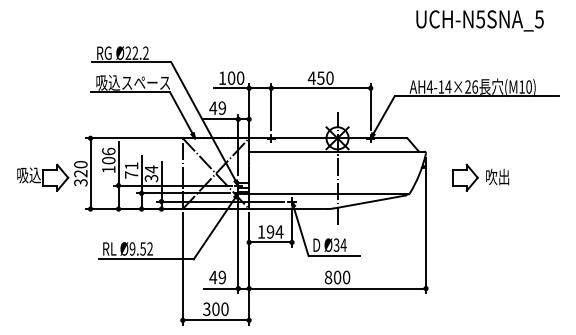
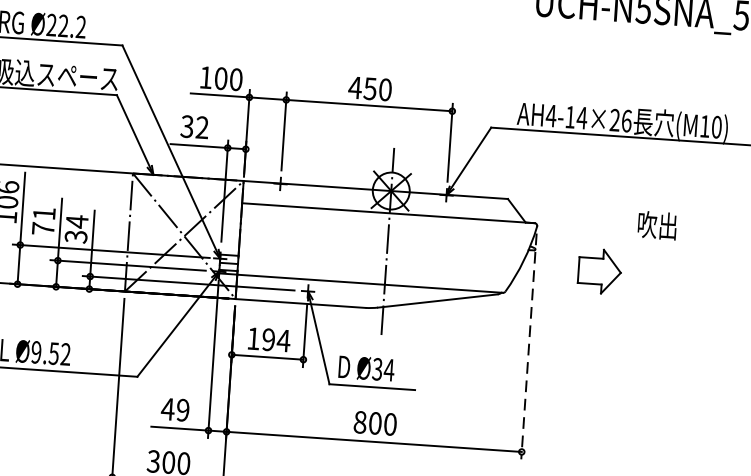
text: (217, 107) -> (194, 125), 49 -> 32
text: (497, 177) -> (657, 226), moved
line: (425, 225) -> (528, 346), solid -> dashed

